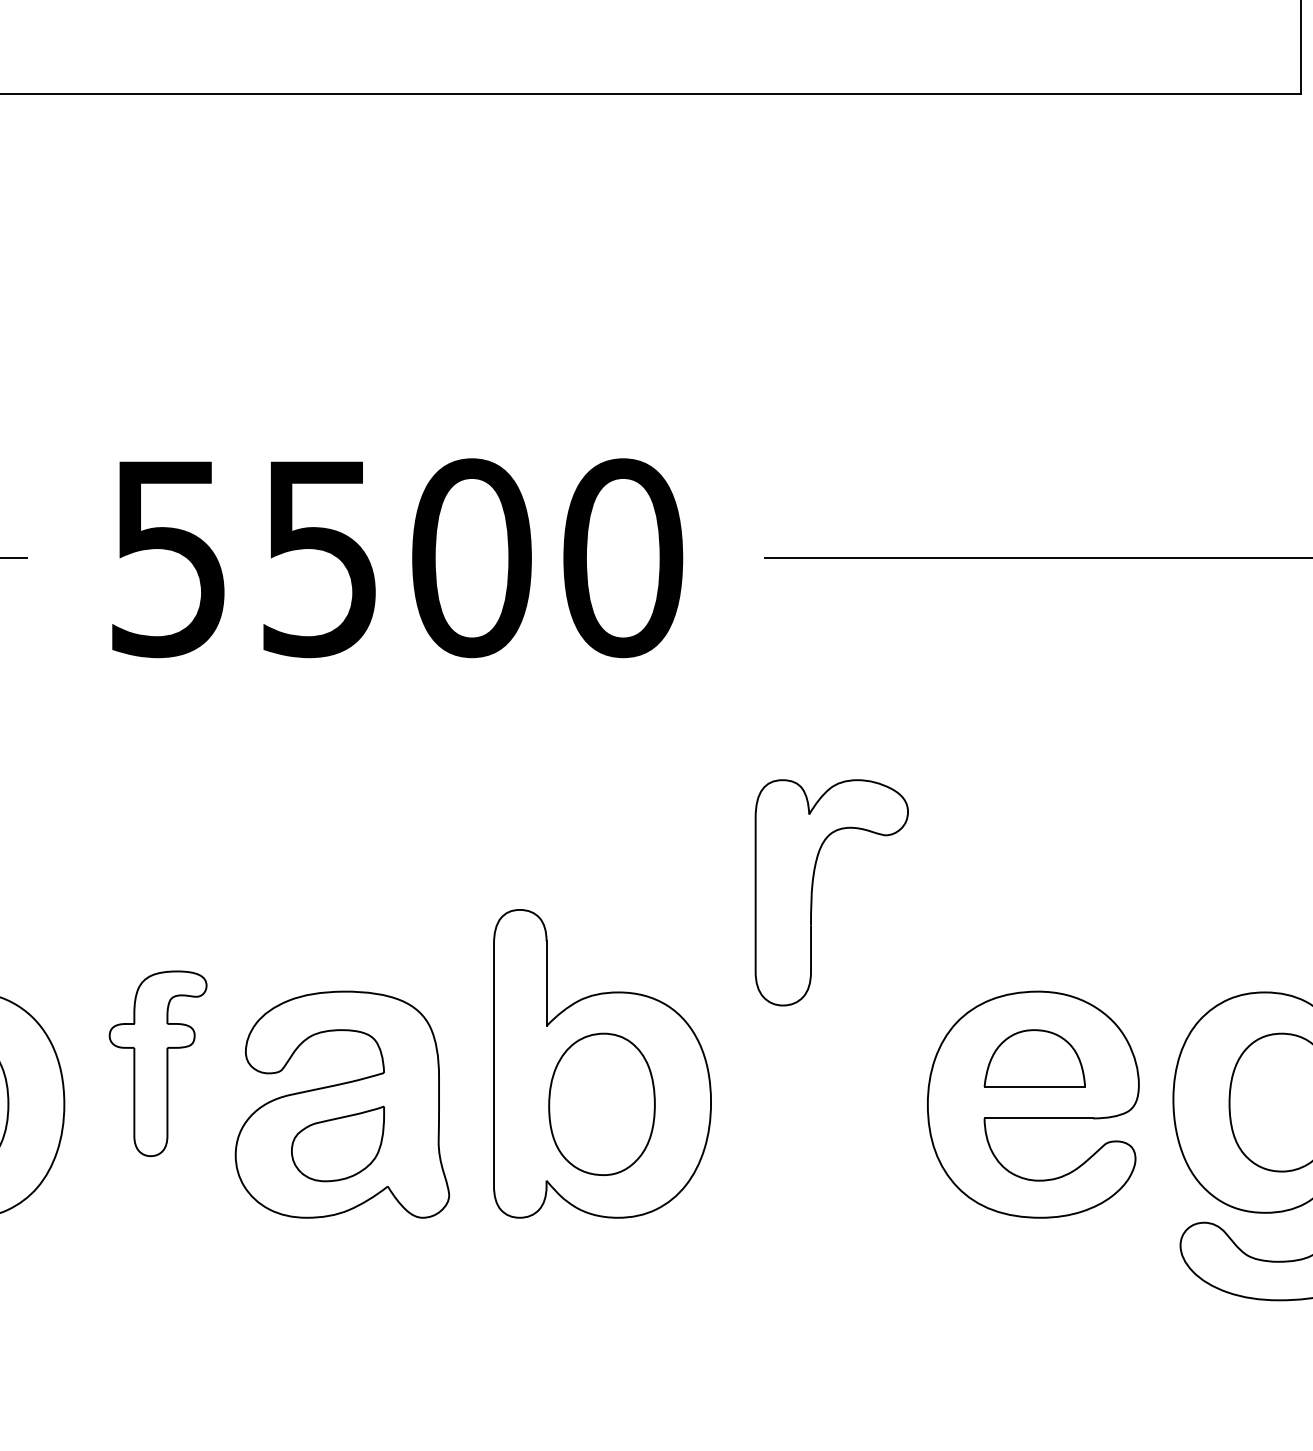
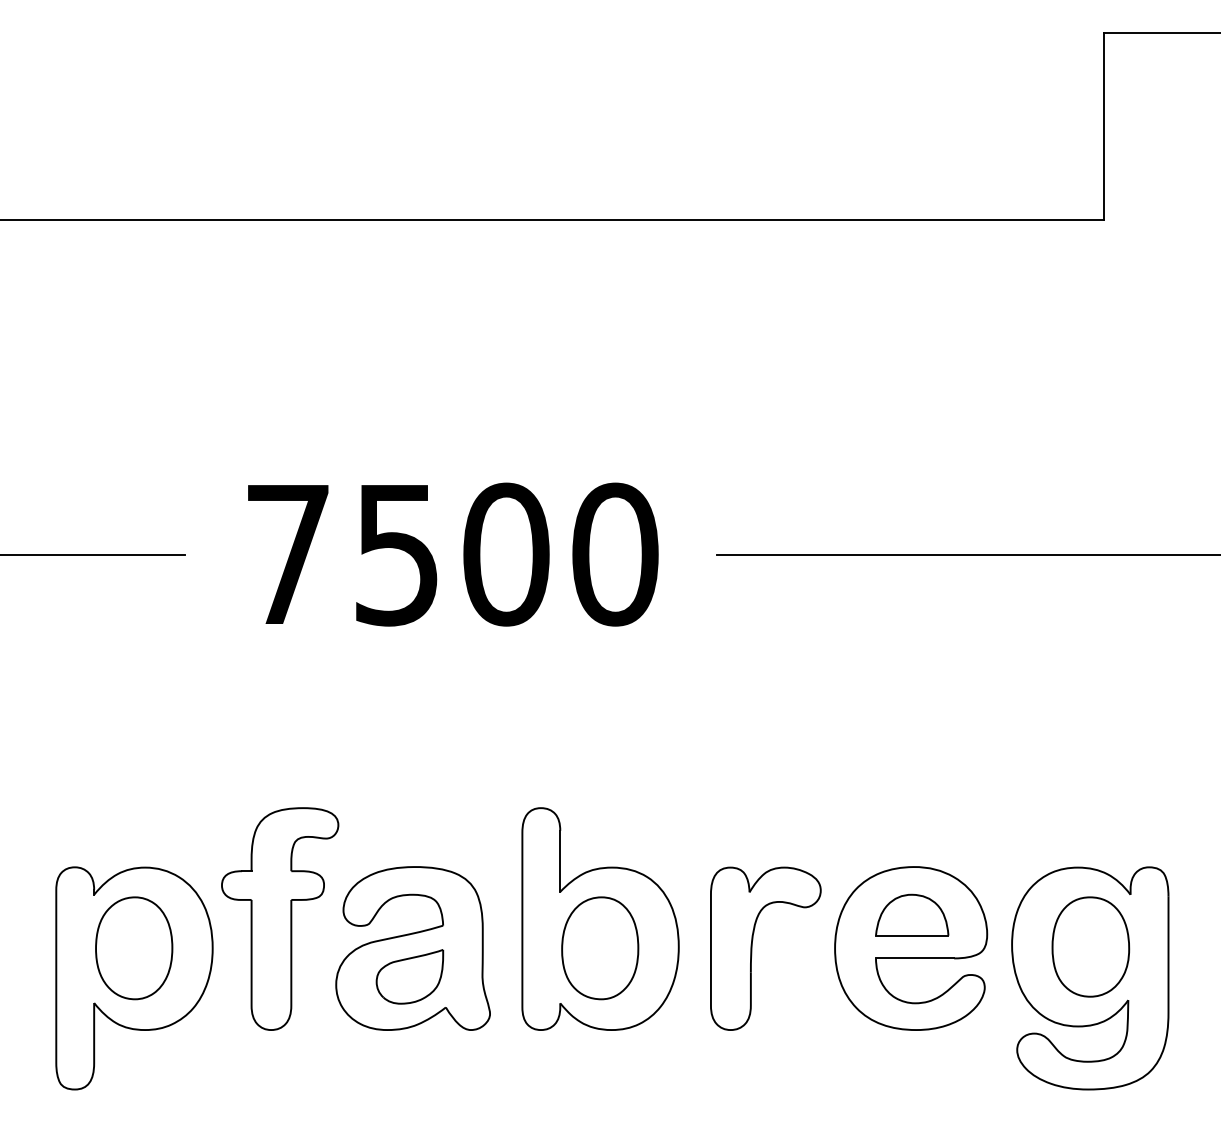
text: (168, 559) -> (287, 555), 5500 -> 7500
part: (813, 892) -> (752, 948), moved
part: (158, 1063) -> (280, 918), size x1.67

